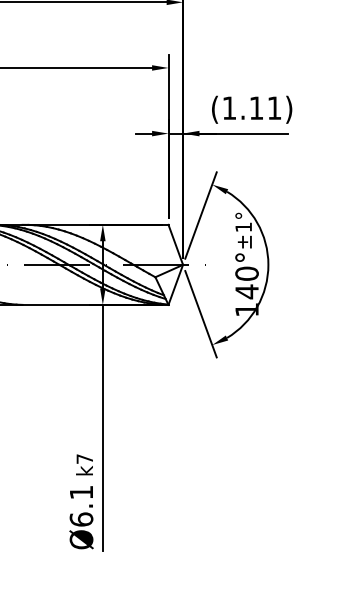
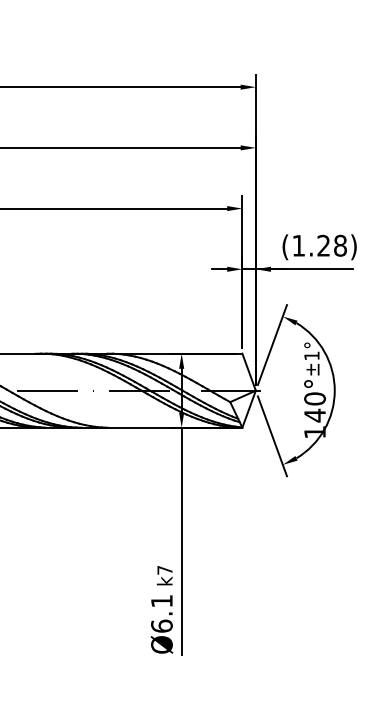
text: (265, 107) -> (332, 245), (1.11) -> (1.28)

